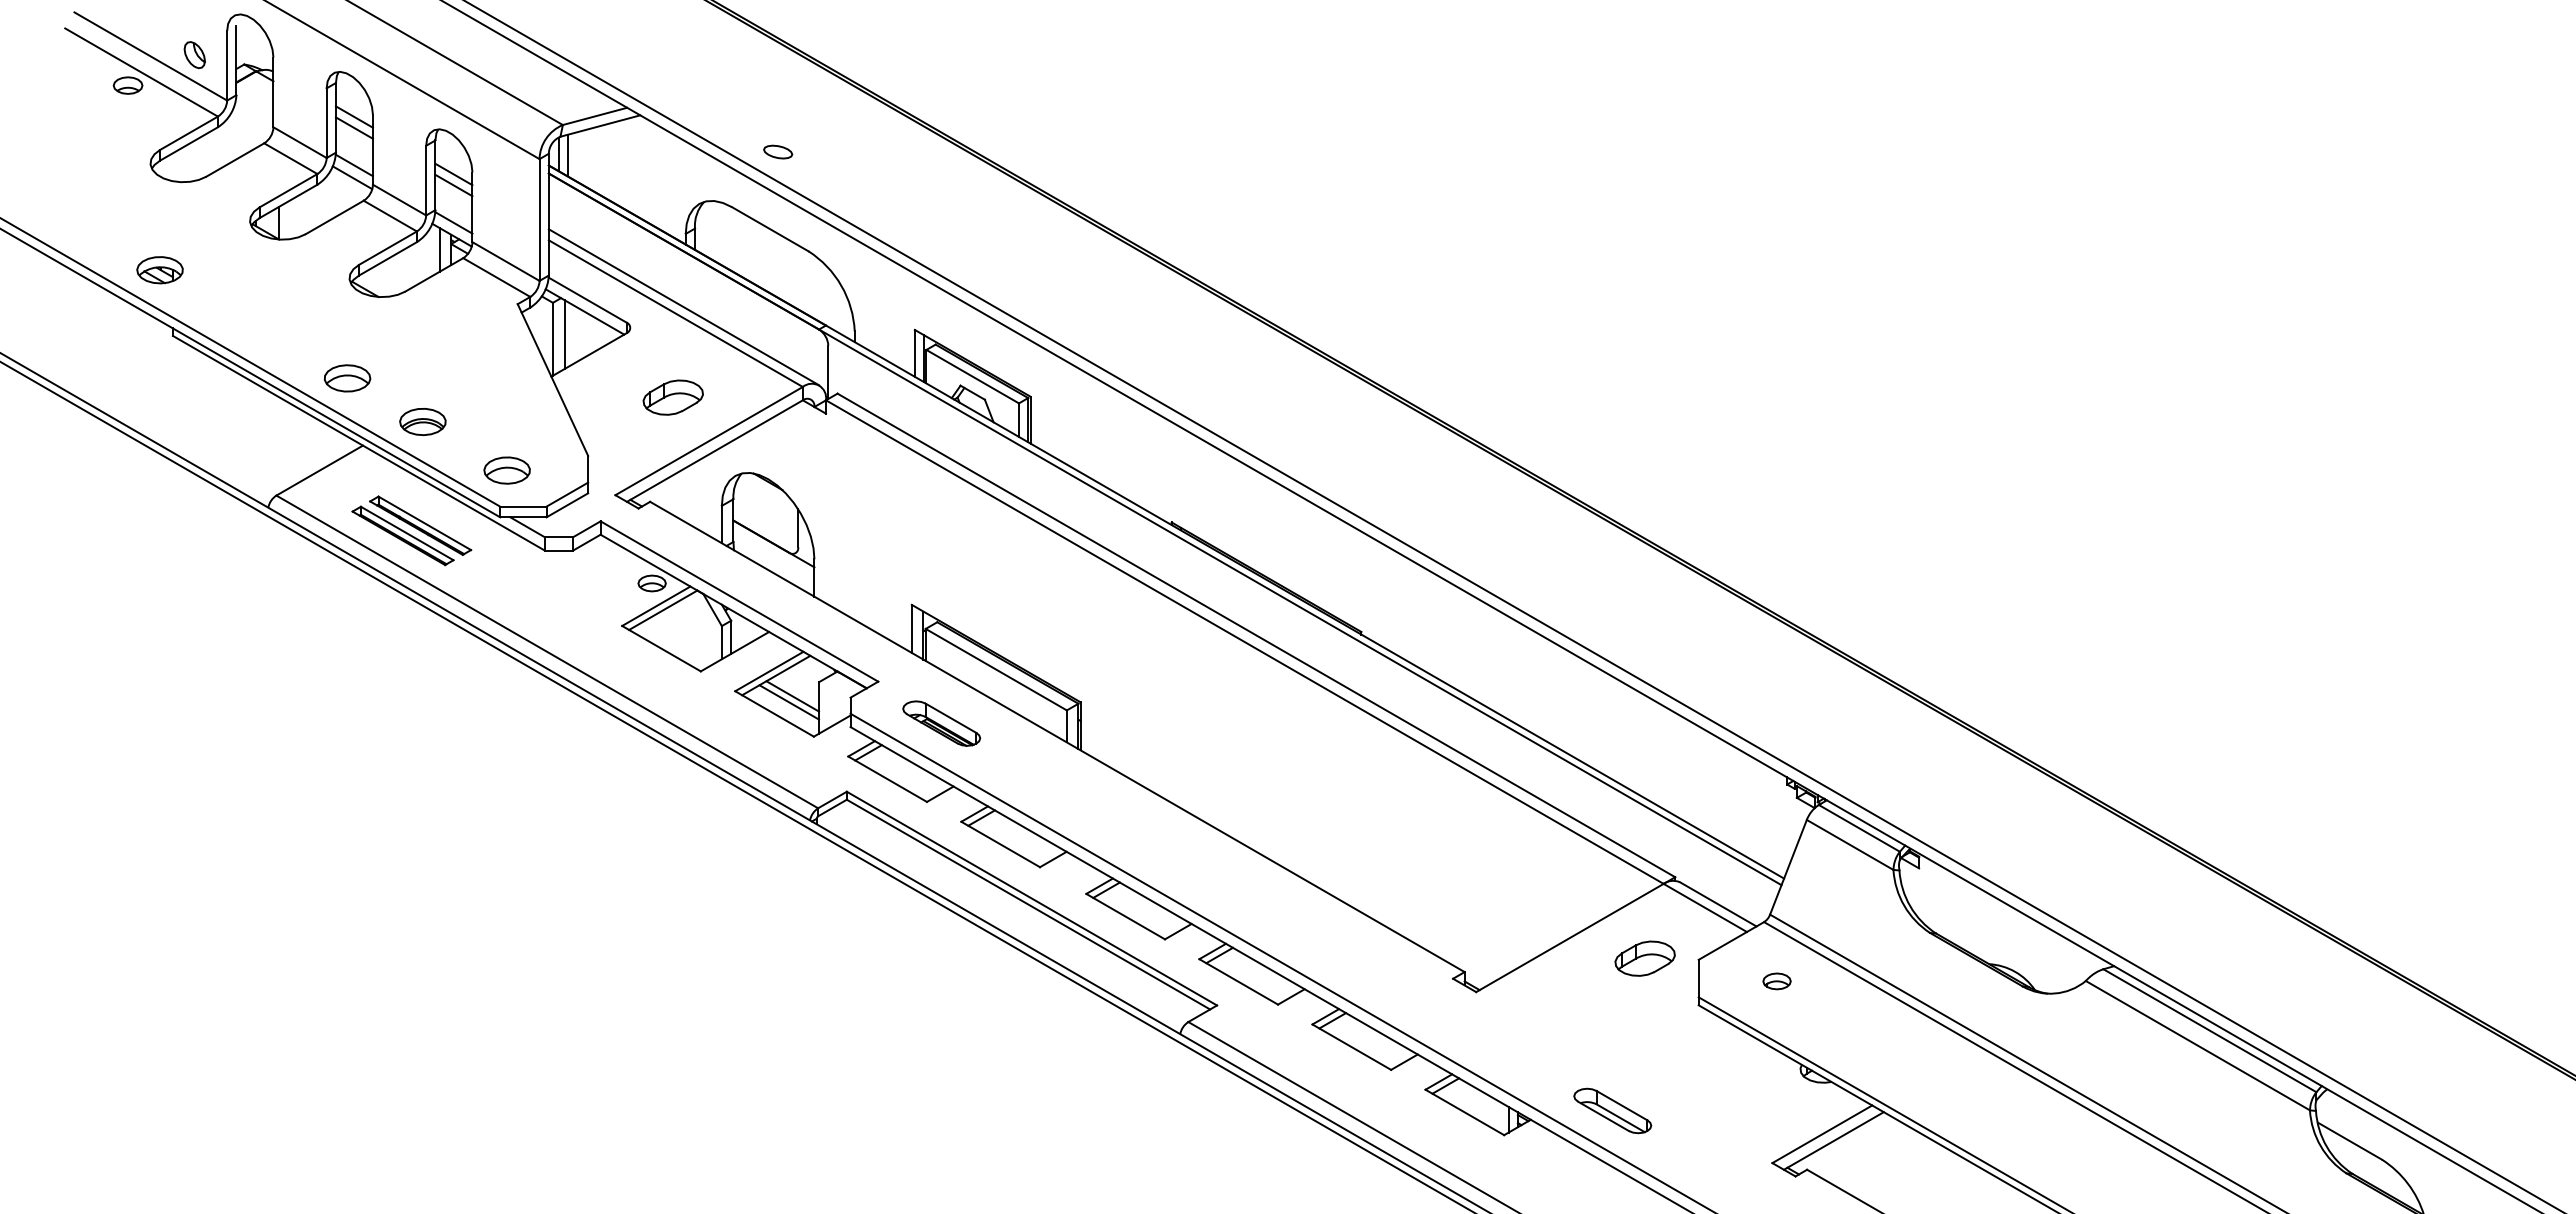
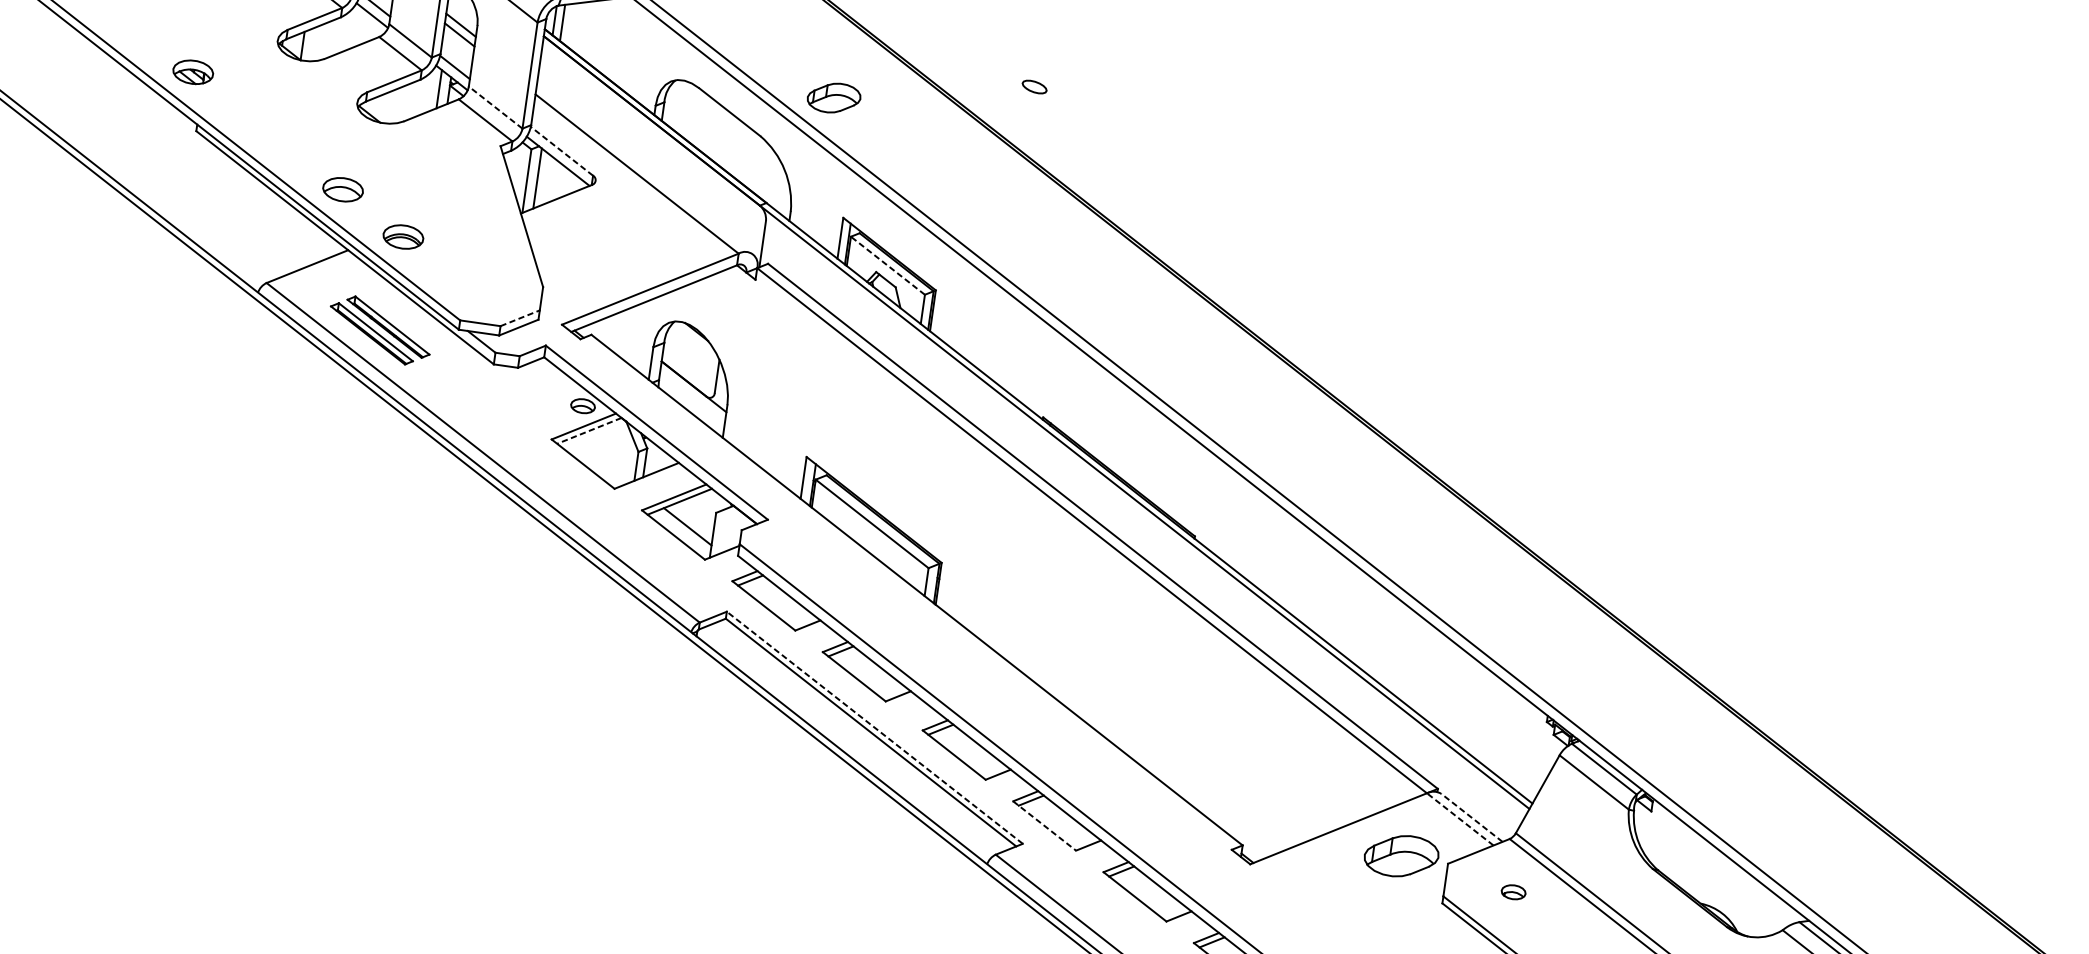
part: (778, 151) -> (1035, 86), moved
line: (506, 261) -> (496, 107), solid -> dashed
line: (587, 300) -> (561, 151), solid -> dashed
line: (683, 307) -> (644, 169), removed
line: (972, 376) -> (887, 265), solid -> dashed
part: (672, 397) -> (833, 97), moved
part: (506, 470) -> (470, 289), removed
line: (567, 494) -> (520, 318), solid -> dashed
line: (662, 610) -> (588, 431), solid -> dashed
line: (792, 696) -> (691, 522), removed
part: (941, 723) -> (817, 564), removed
line: (1031, 898) -> (874, 727), solid -> dashed
line: (1717, 904) -> (1471, 817), solid -> dashed
line: (1704, 907) -> (1459, 818), solid -> dashed
part: (1644, 958) -> (1401, 855), size x1.4
line: (1239, 982) -> (1045, 826), solid -> dashed

